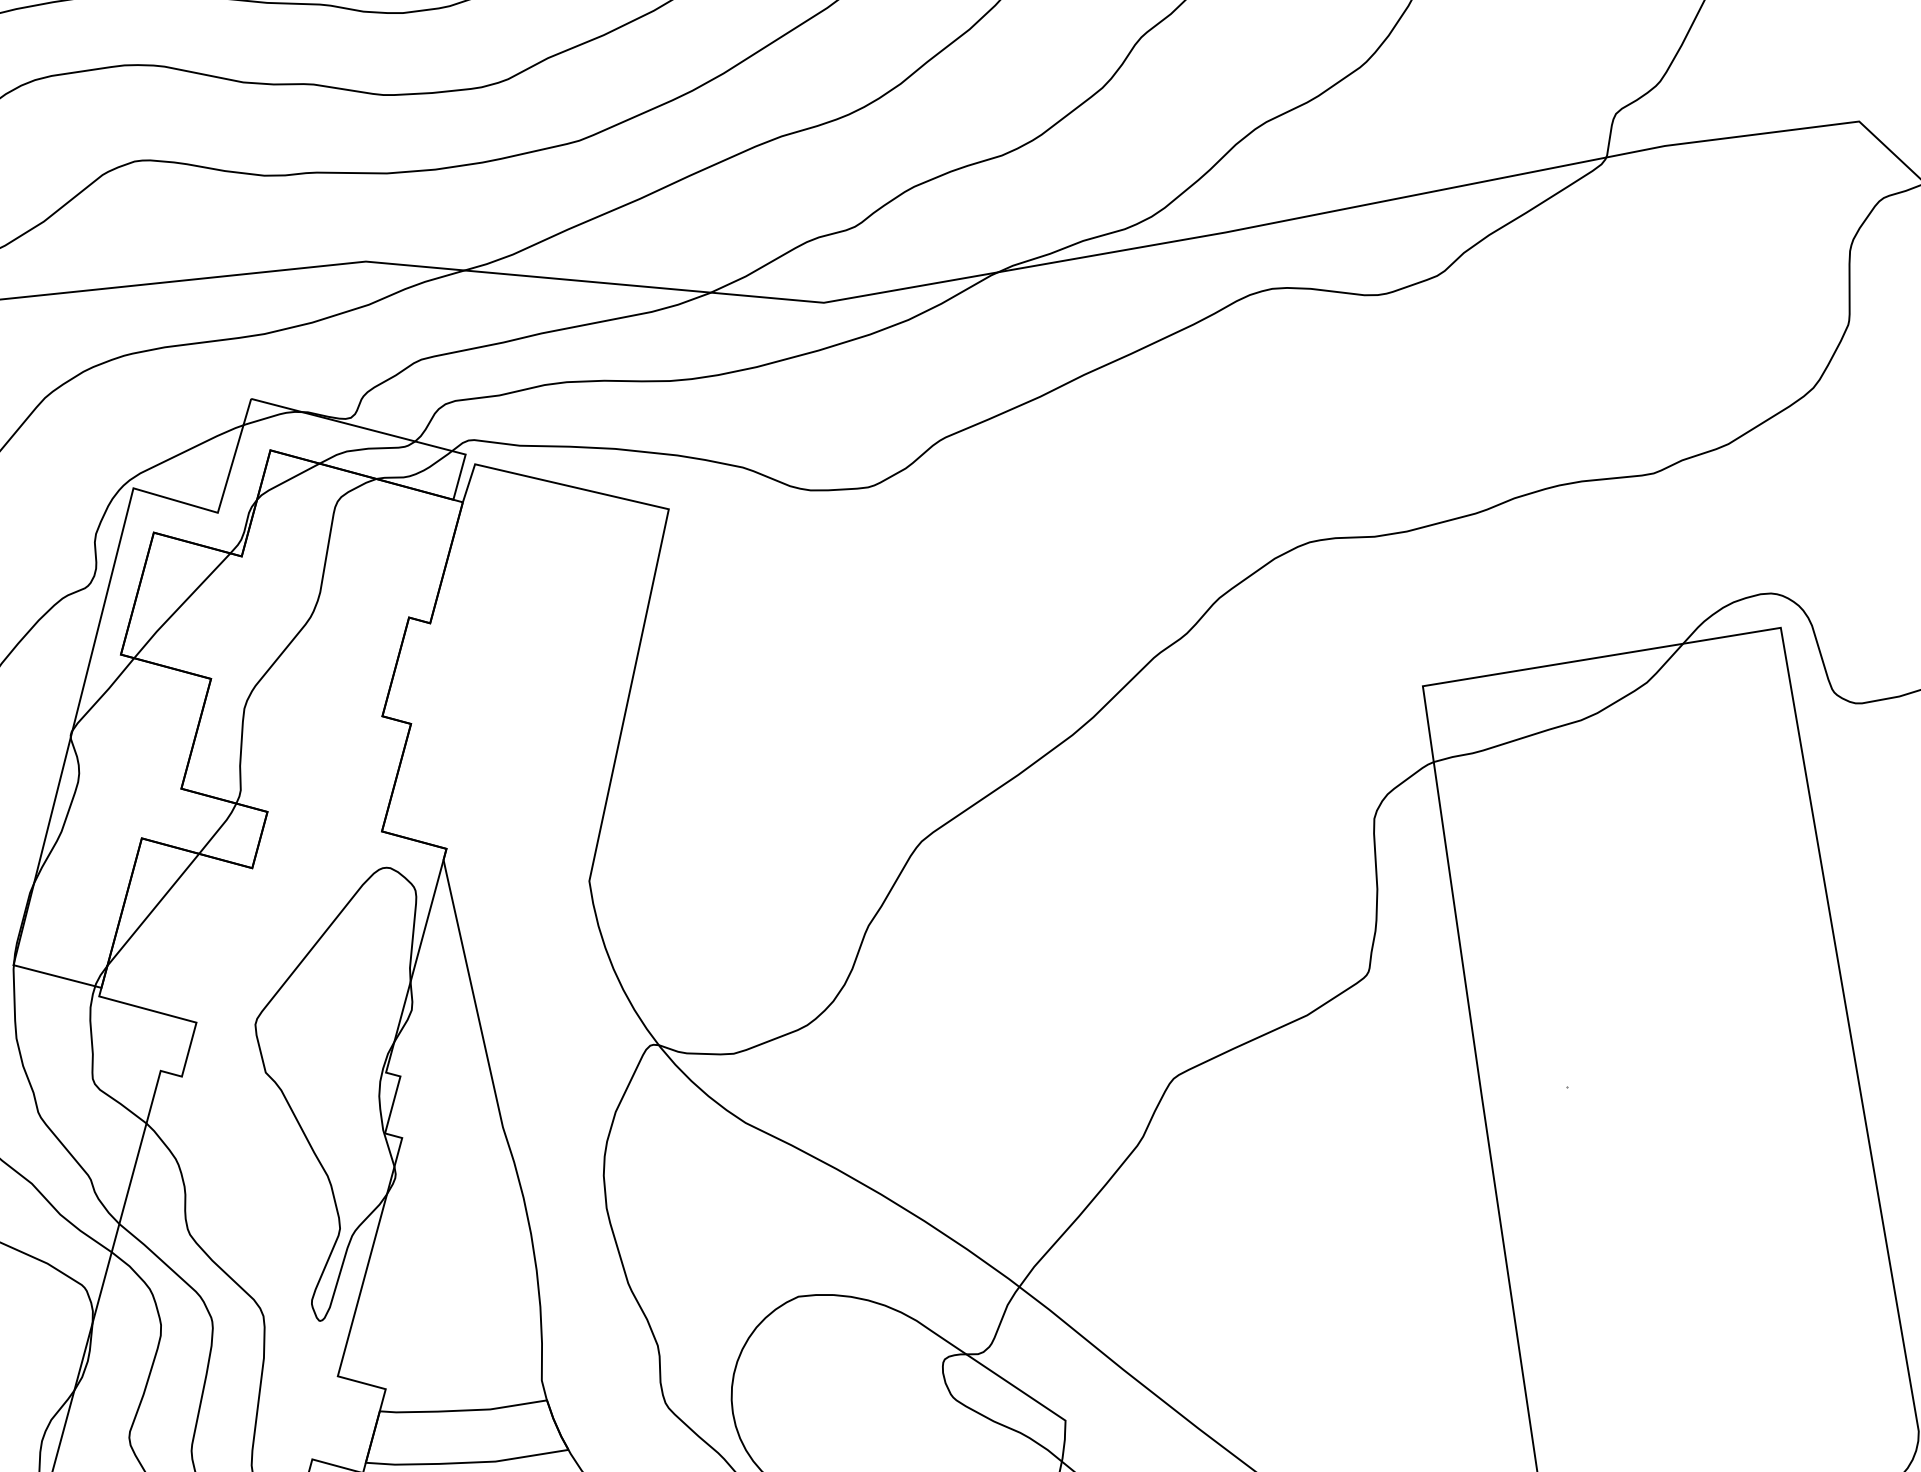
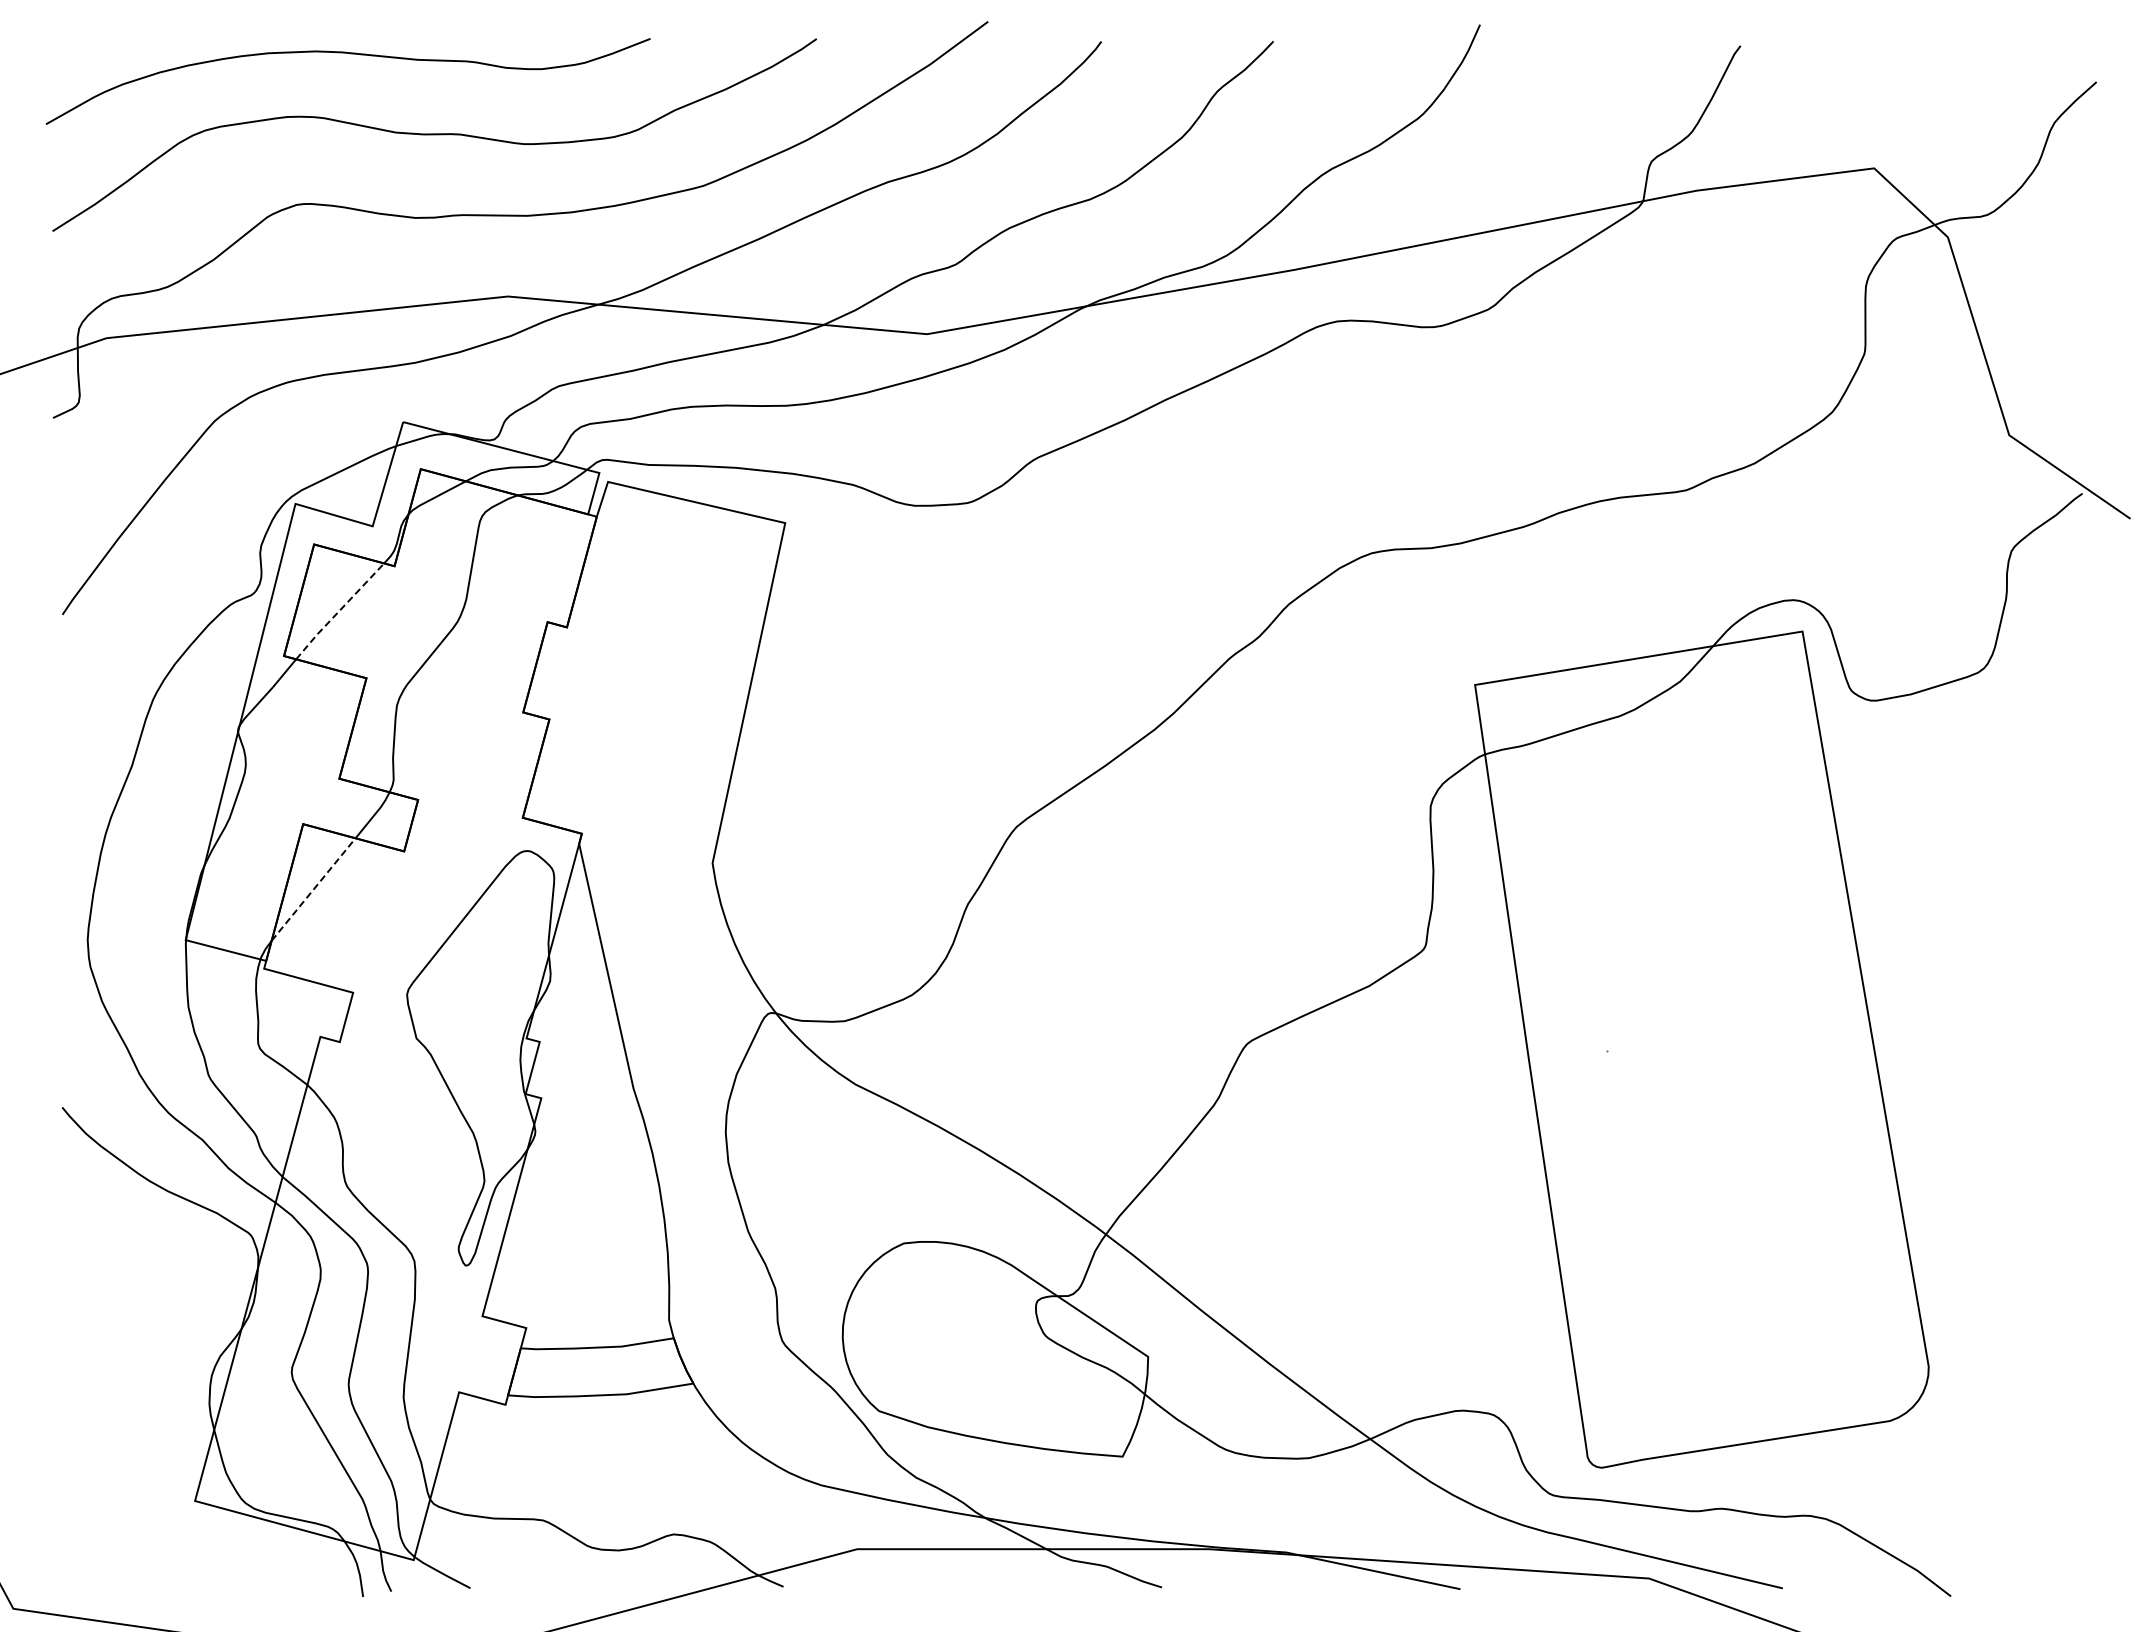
line: (181, 605) -> (339, 611), solid -> dashed
line: (153, 909) -> (313, 889), solid -> dashed

